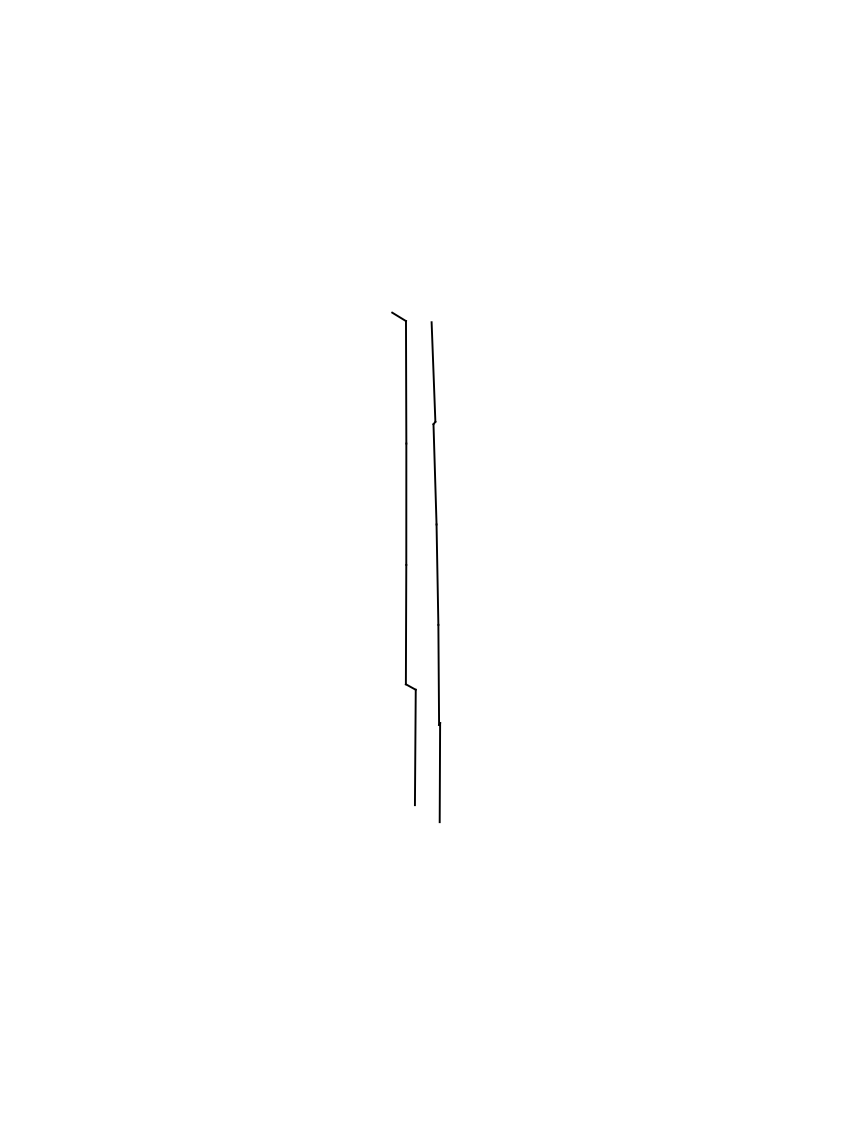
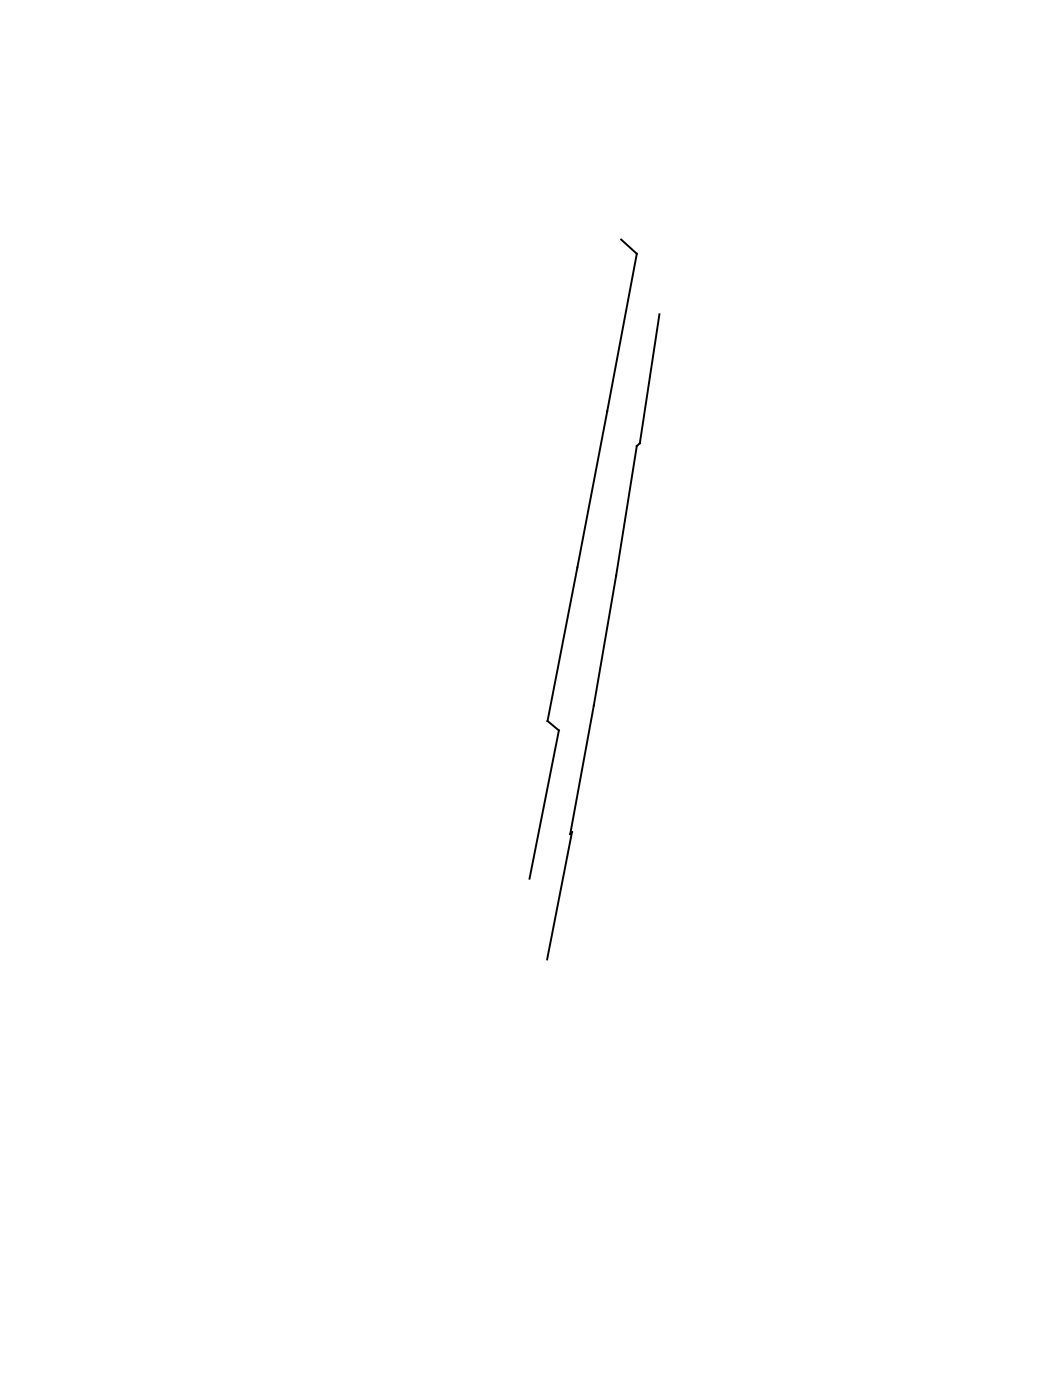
part: (435, 572) -> (603, 637), moved

